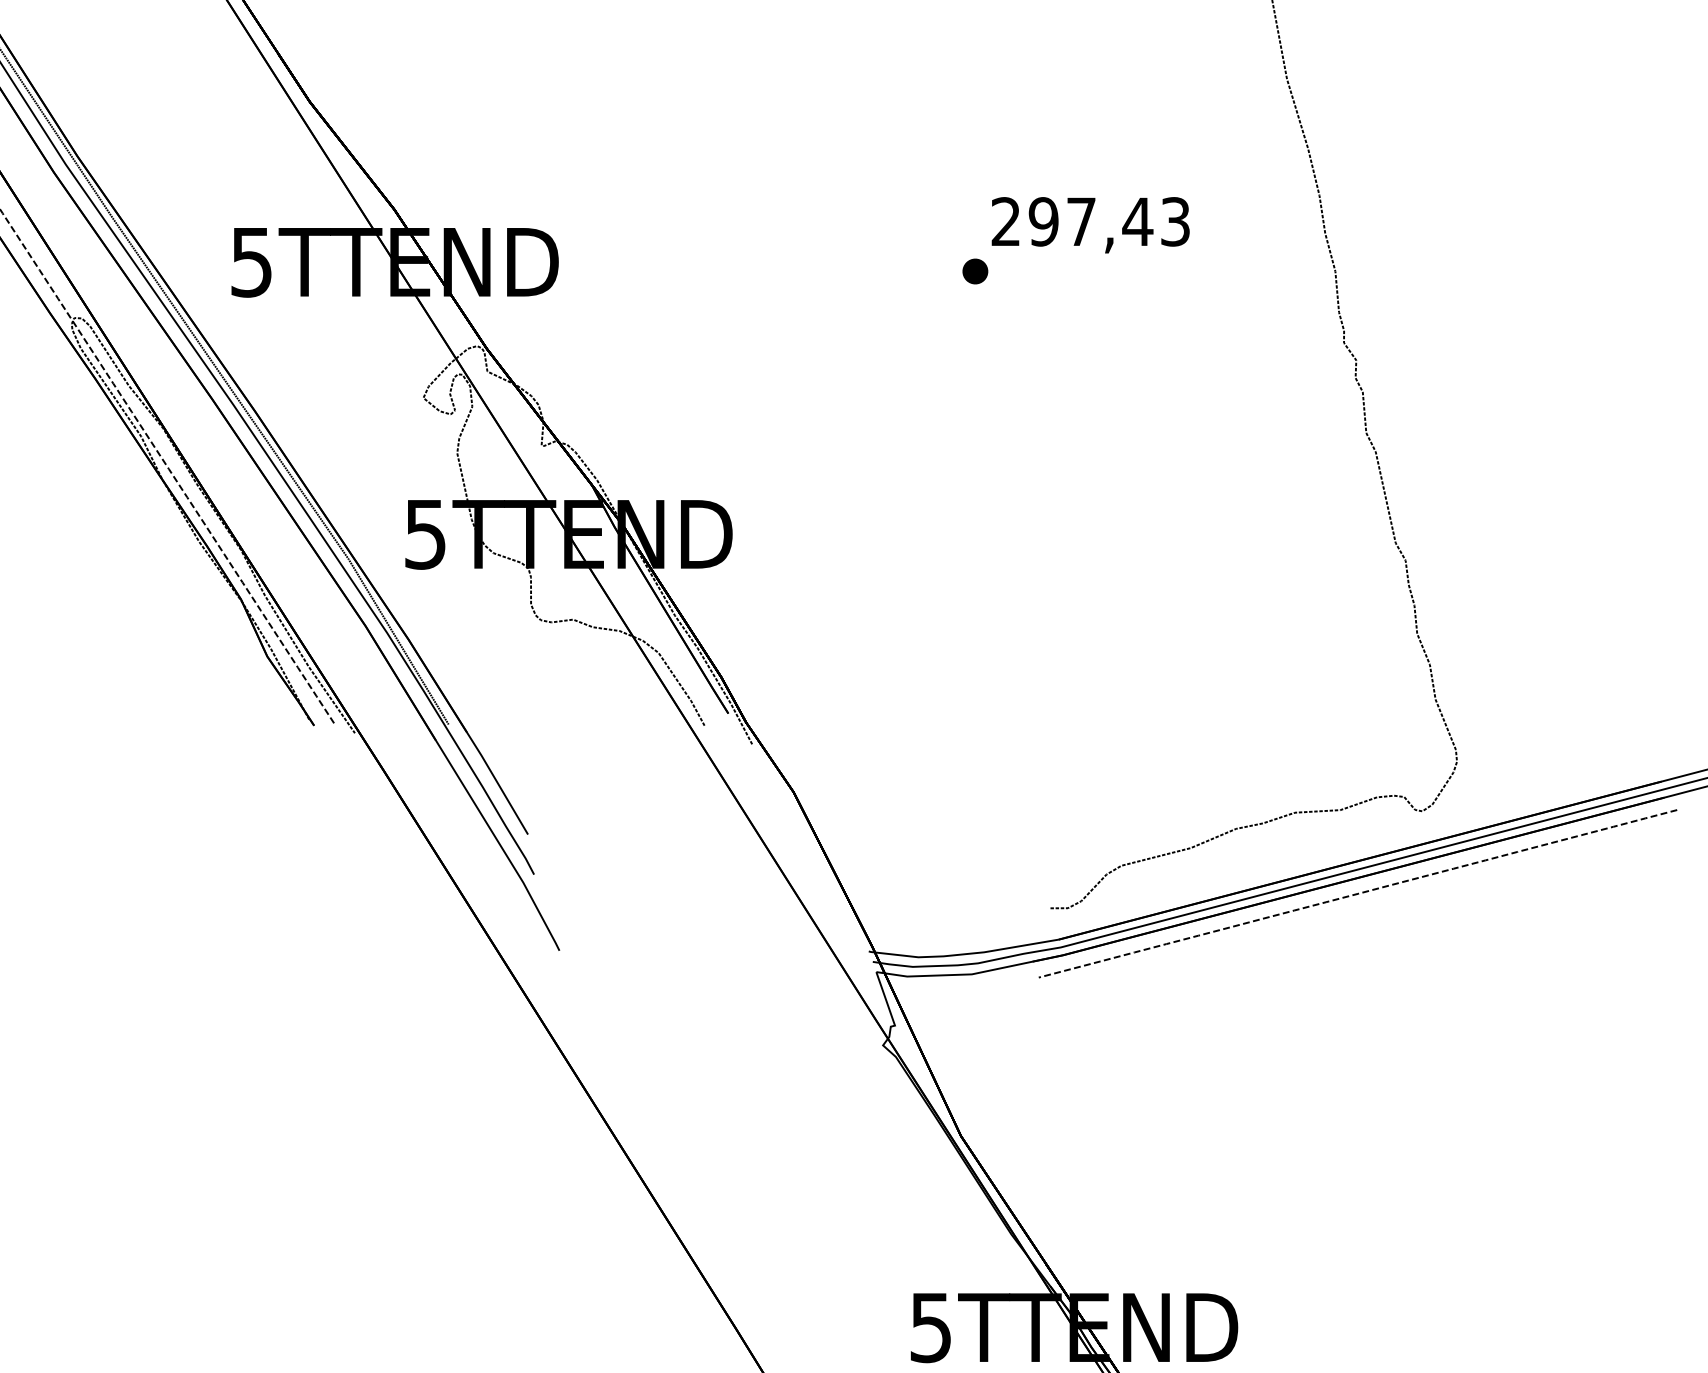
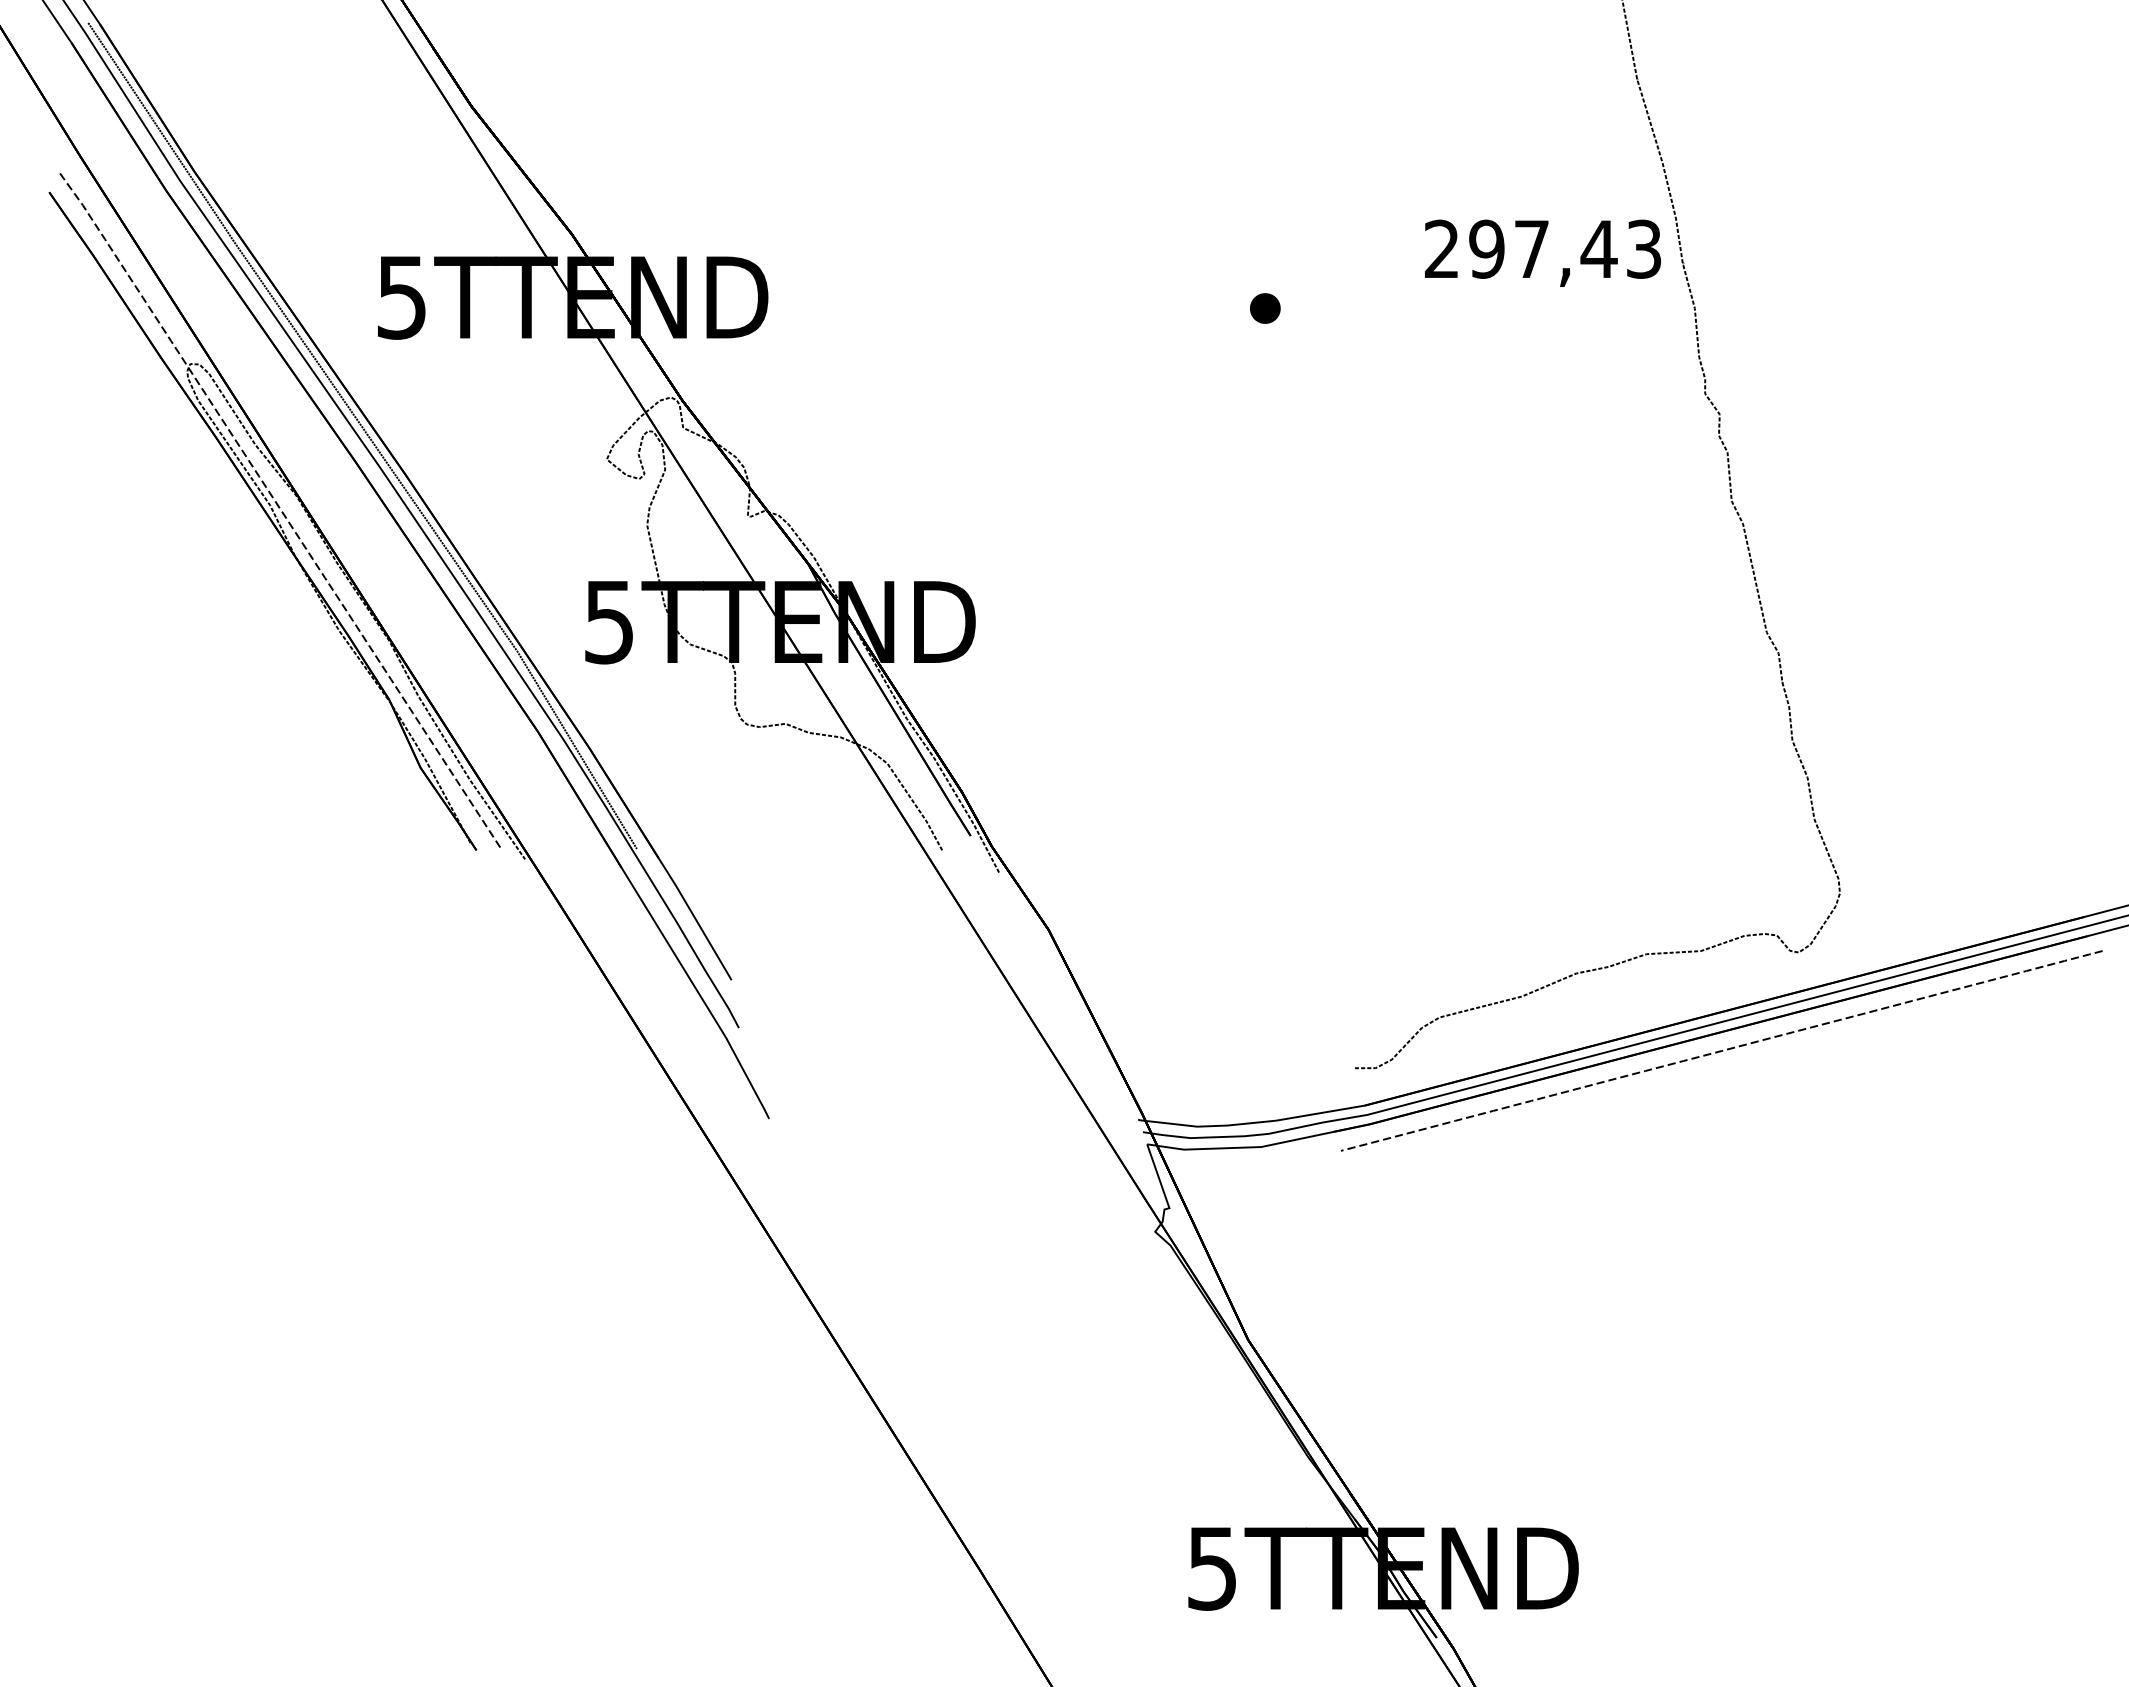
text: (1090, 224) -> (1542, 252), moved

